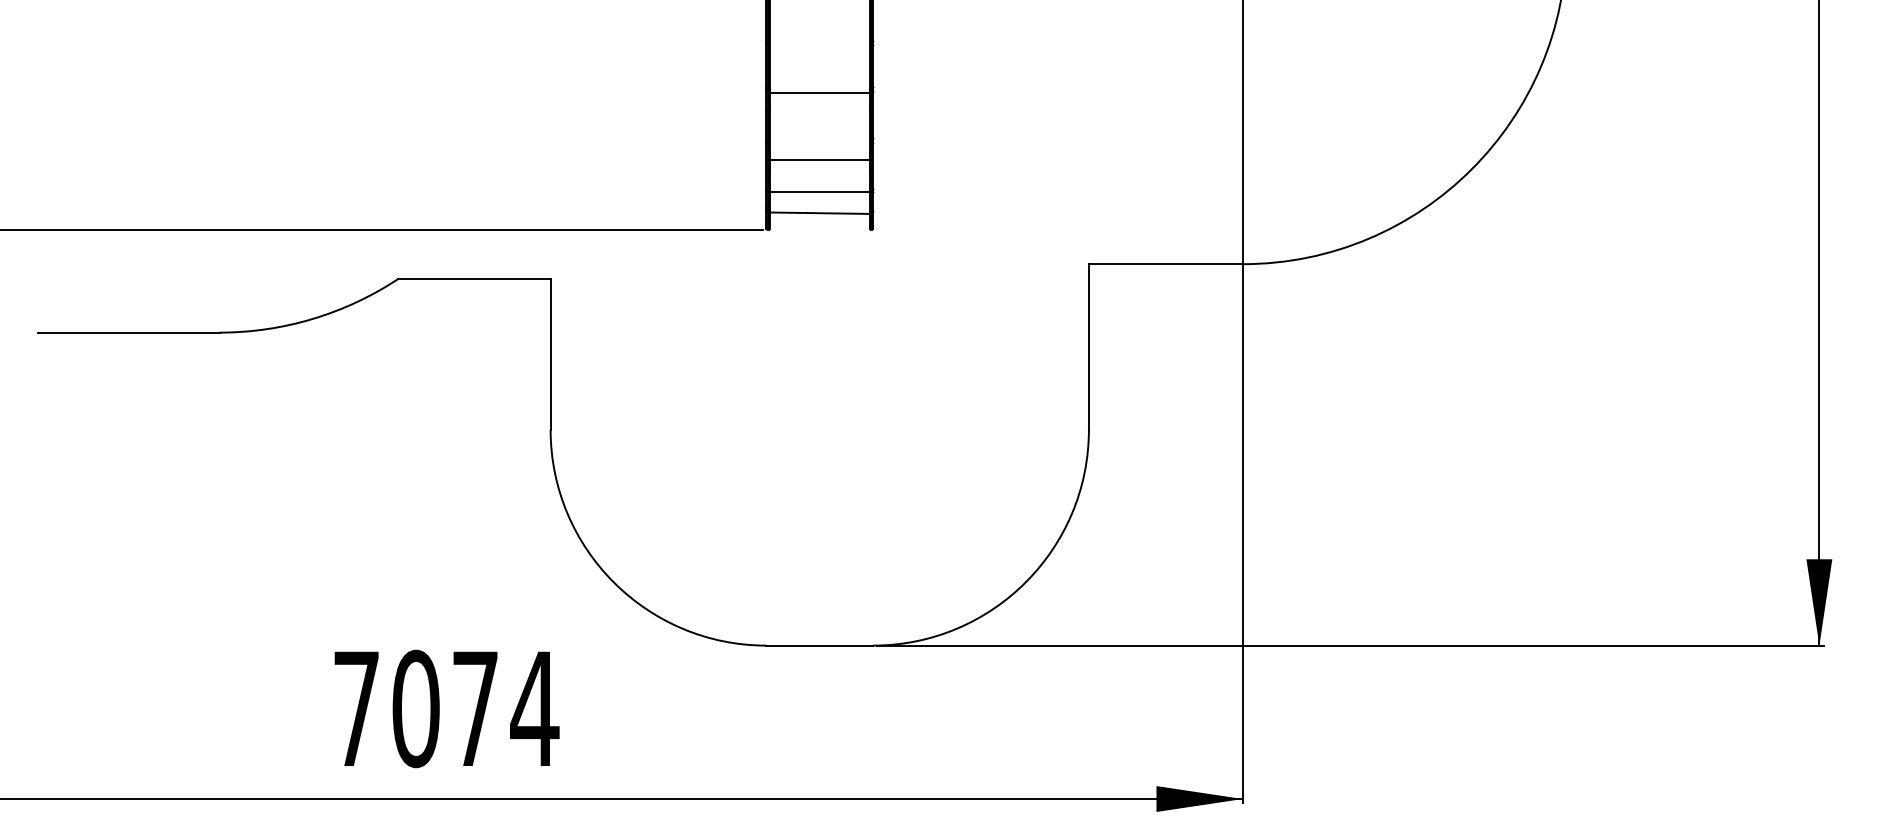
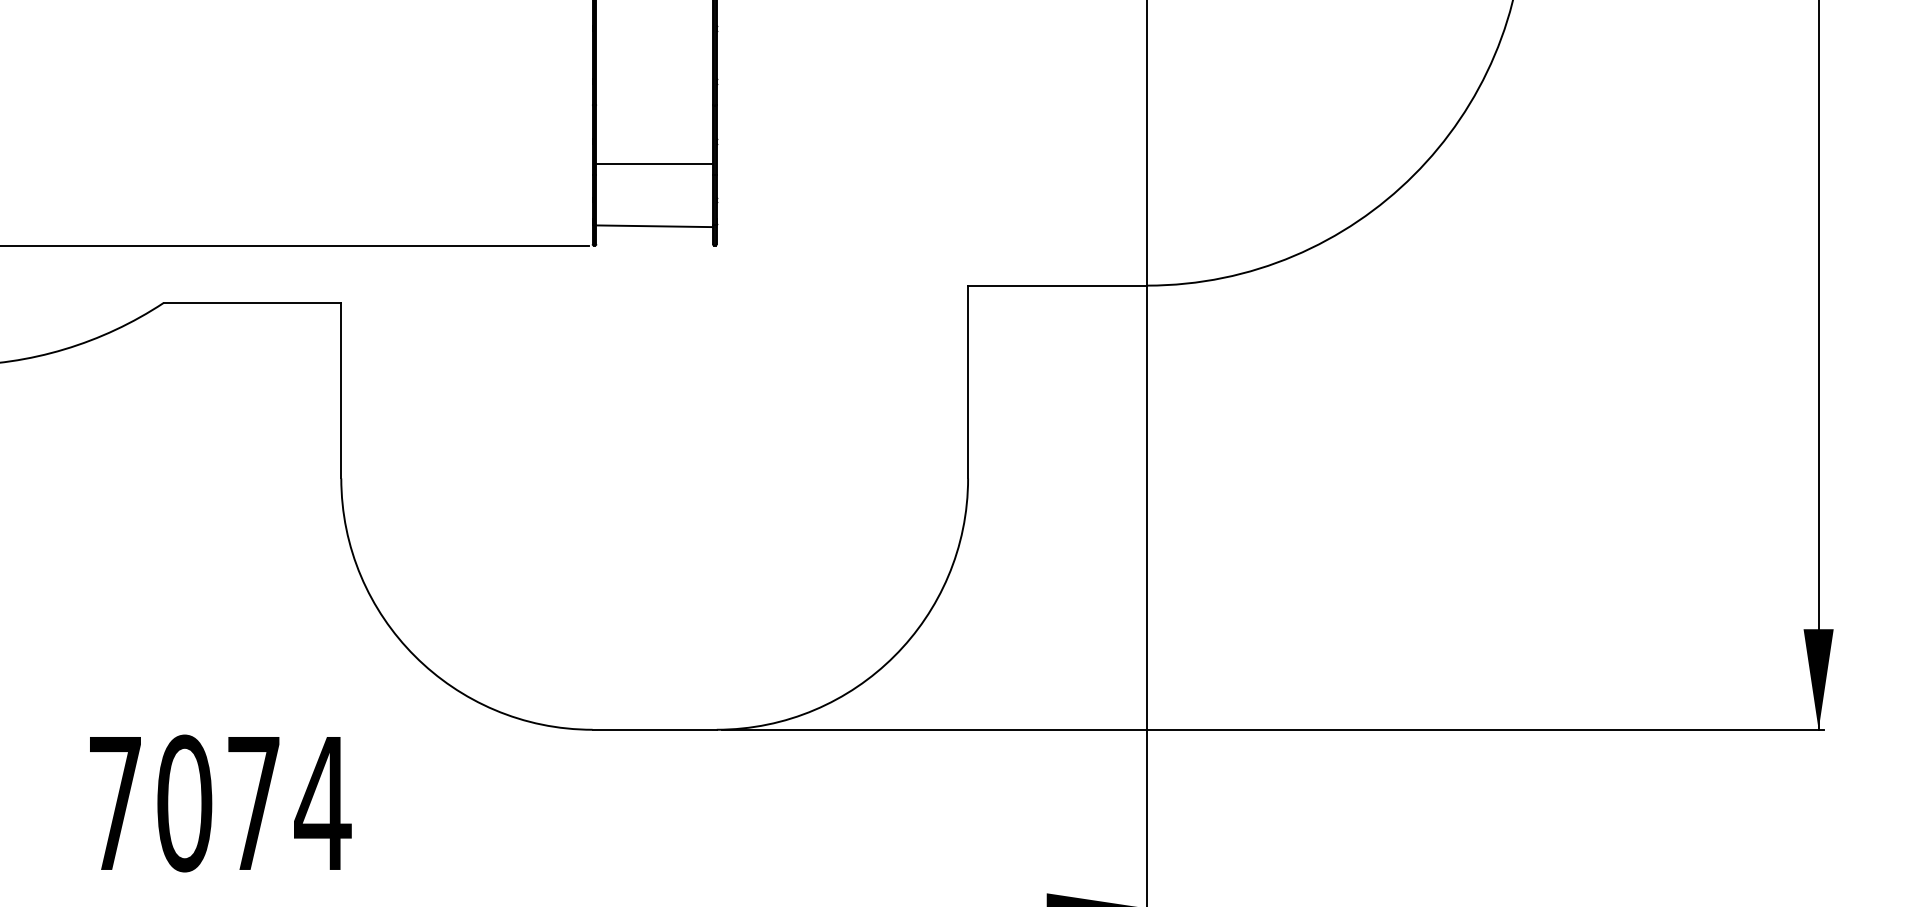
line: (819, 93) -> (654, 86), removed
line: (819, 192) -> (654, 202), removed

